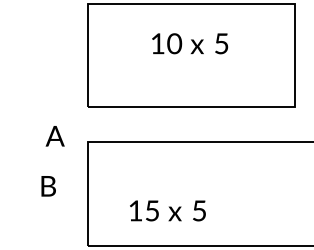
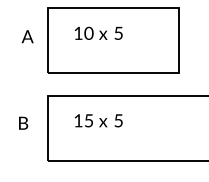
text: (189, 42) -> (98, 32), moved
text: (54, 135) -> (27, 36), moved
text: (167, 210) -> (98, 120), moved

